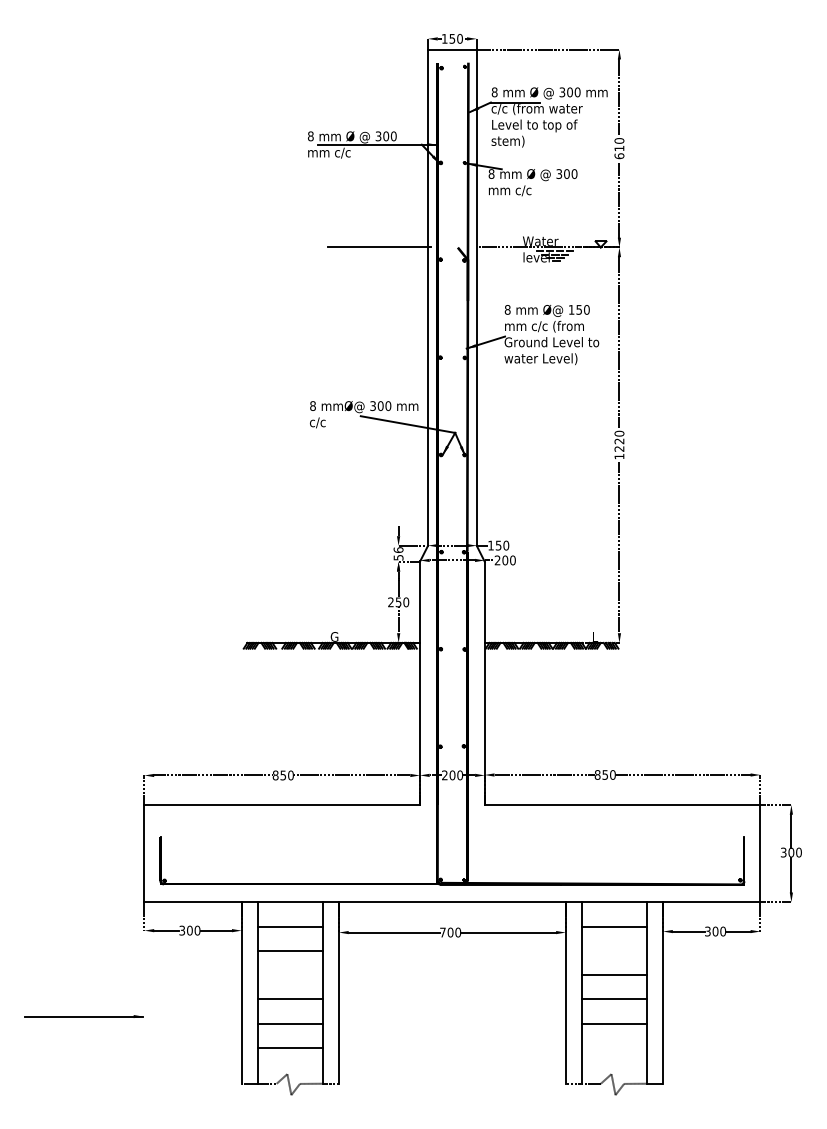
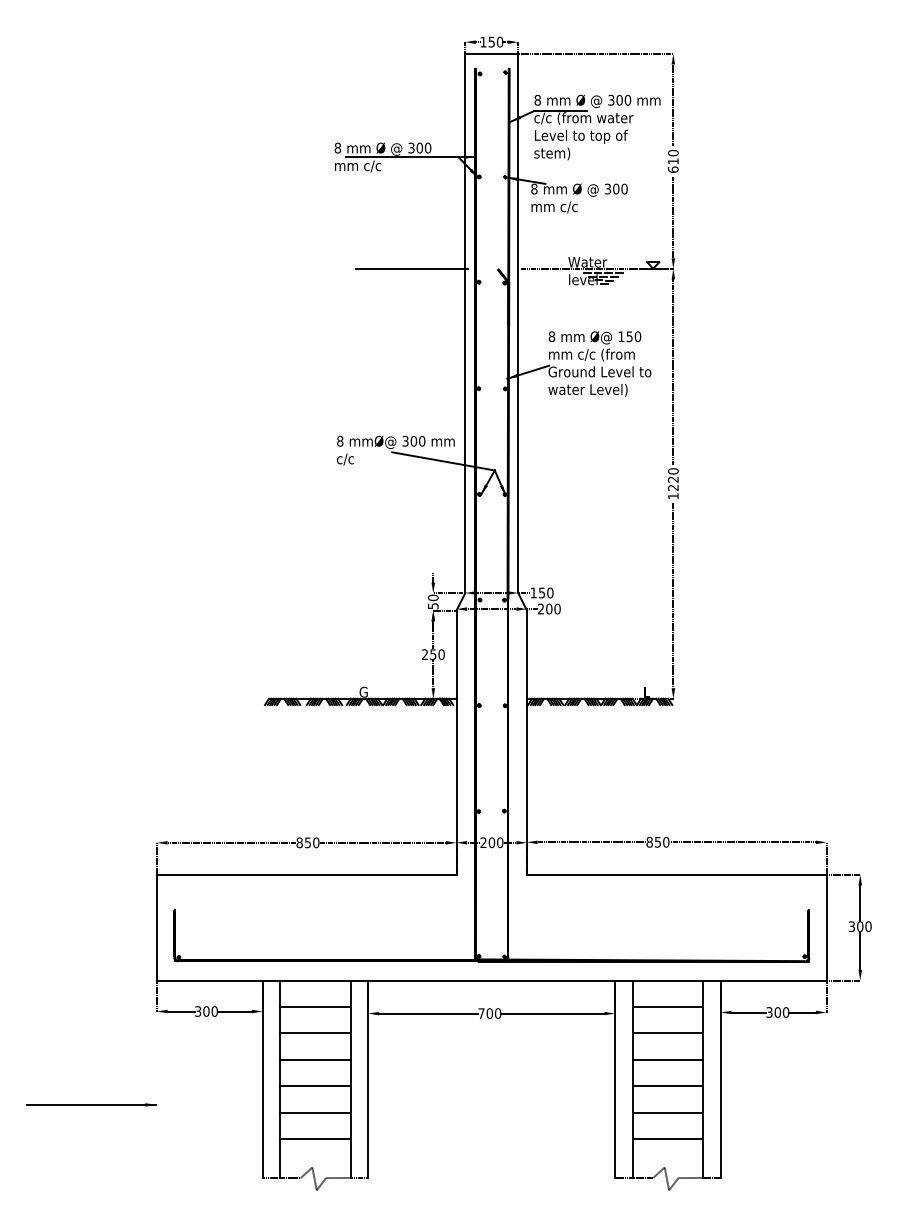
text: (398, 549) -> (433, 597), 56 -> 50
line: (614, 950) -> (667, 1033), added
line: (289, 975) -> (314, 1060), added
line: (614, 1048) -> (667, 1139), added

